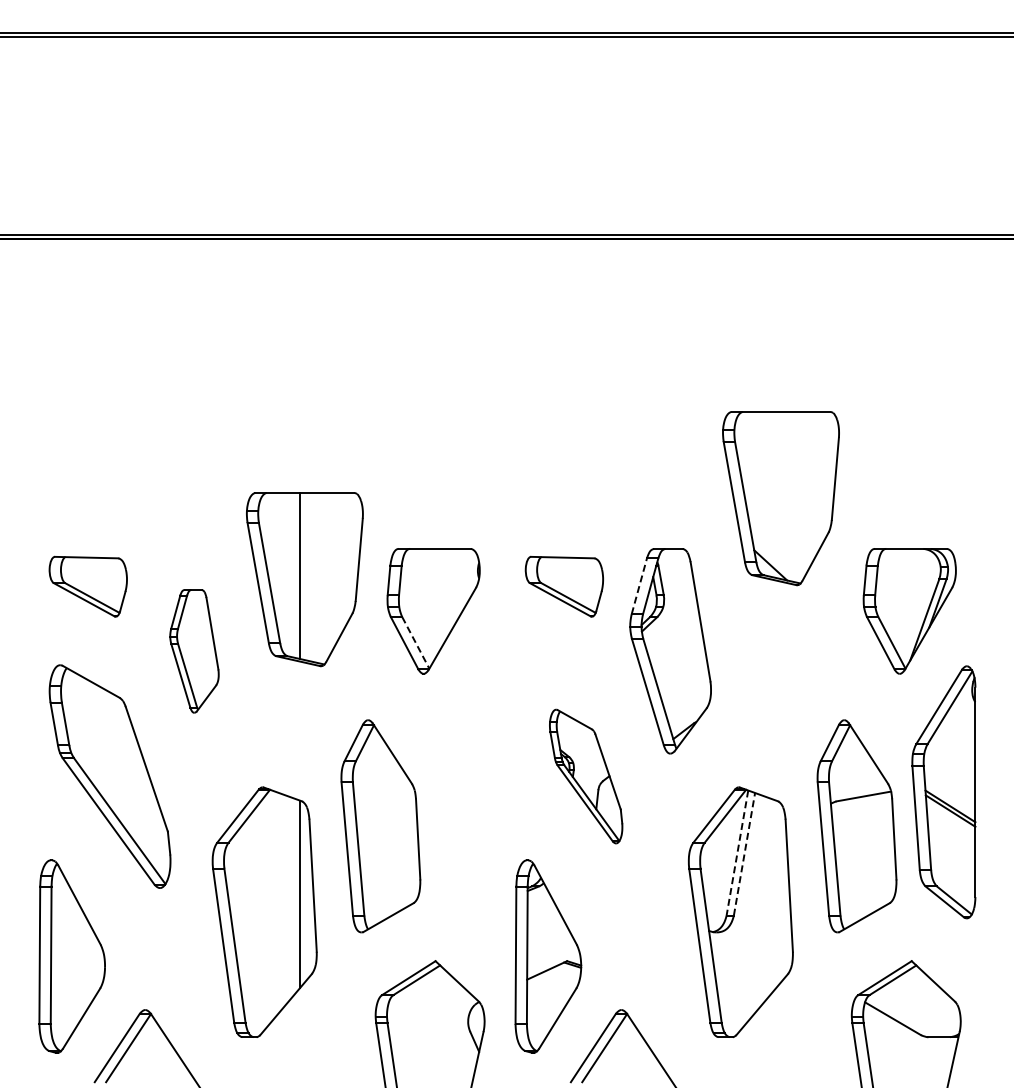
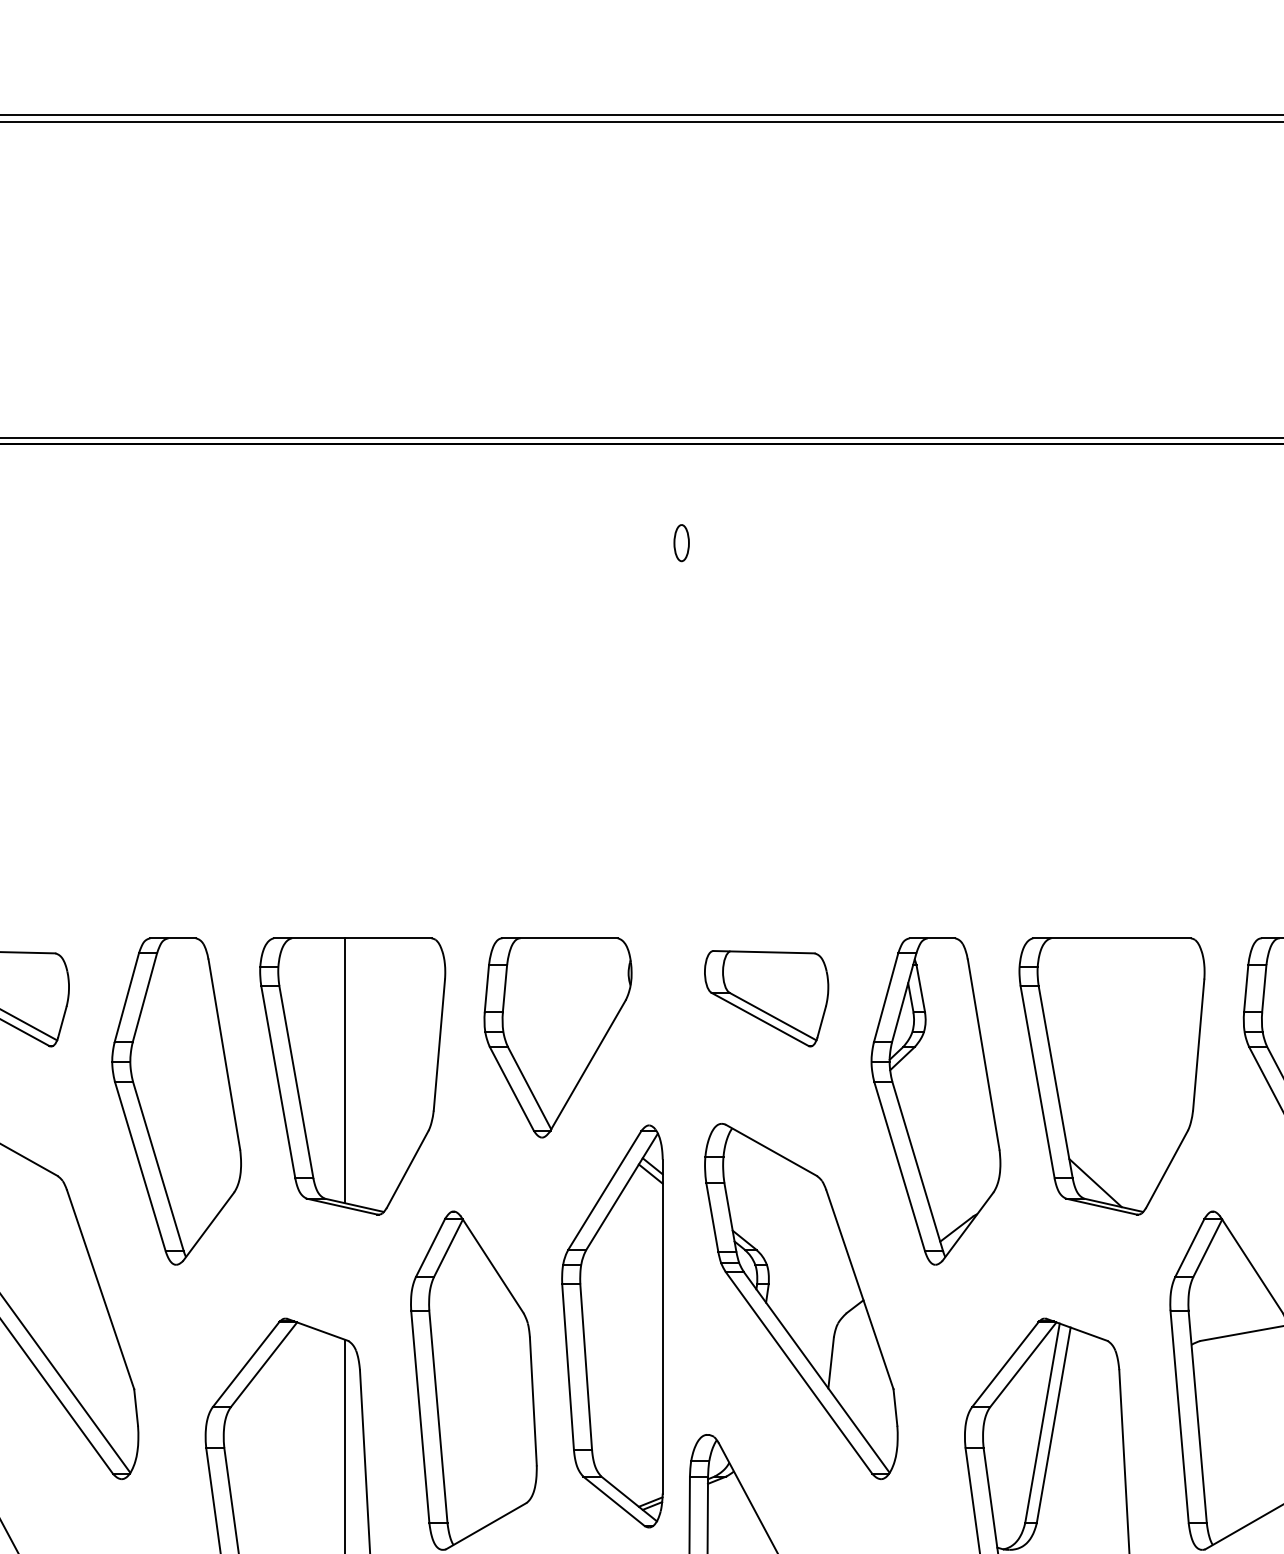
part: (510, 300) -> (680, 542), added
part: (780, 498) -> (1111, 1076), moved
part: (304, 579) -> (352, 1076), moved
line: (639, 586) -> (886, 998), dashed -> solid
line: (416, 643) -> (530, 1089), dashed -> solid
part: (194, 651) -> (176, 1101), size x1.67
part: (585, 776) -> (800, 1301), size x1.67
part: (467, 792) -> (612, 1326), added
line: (737, 853) -> (1042, 1424), dashed -> solid
line: (744, 853) -> (1053, 1424), dashed -> solid

